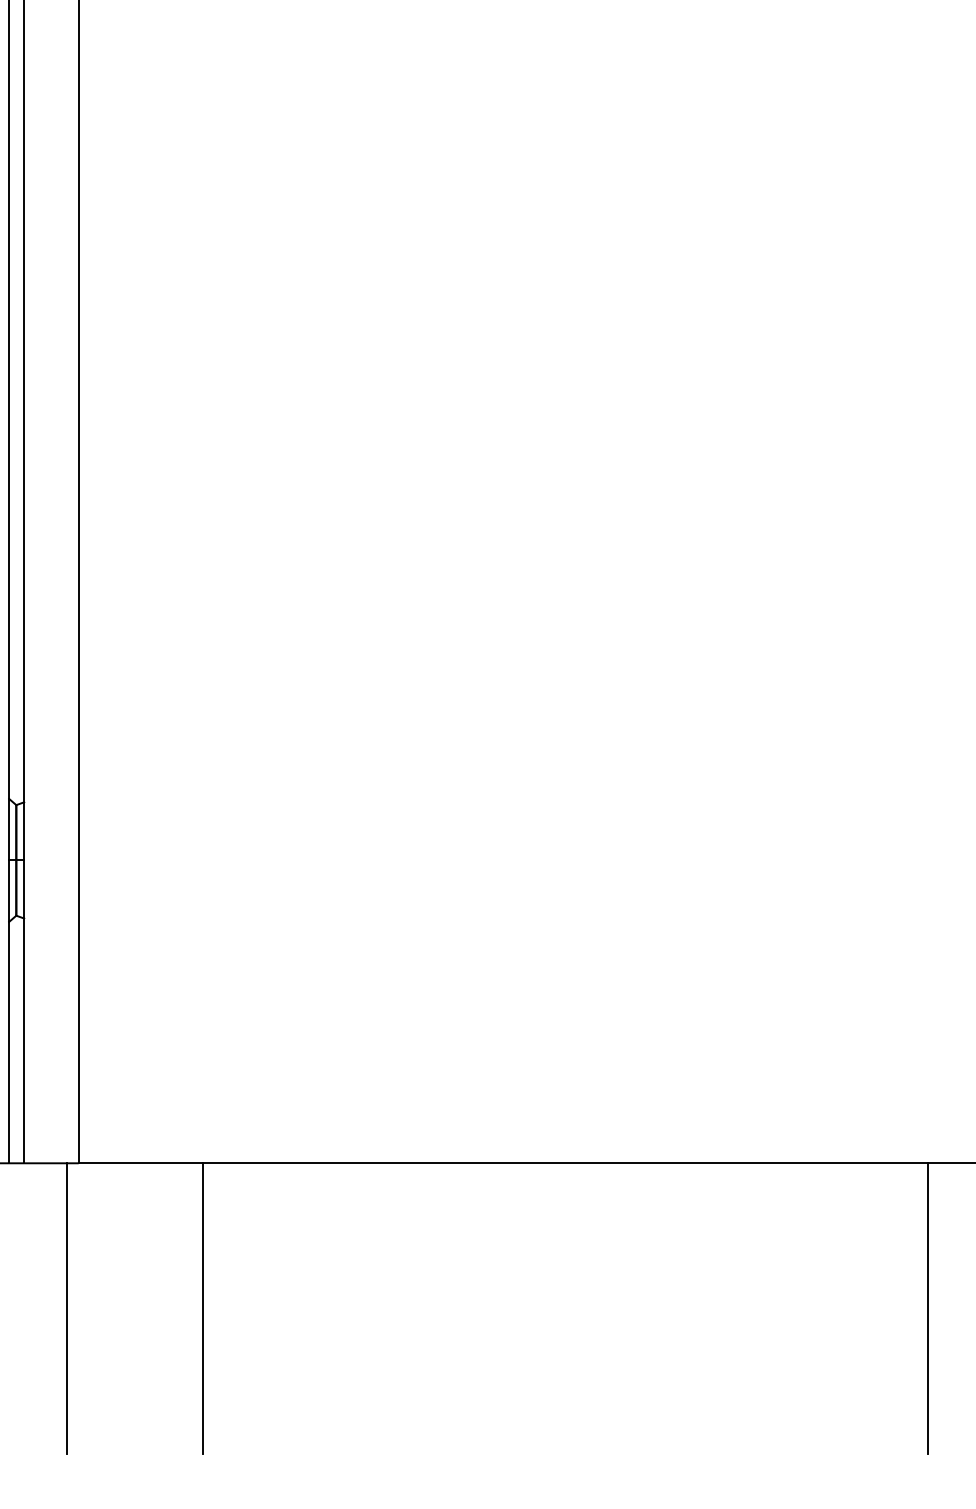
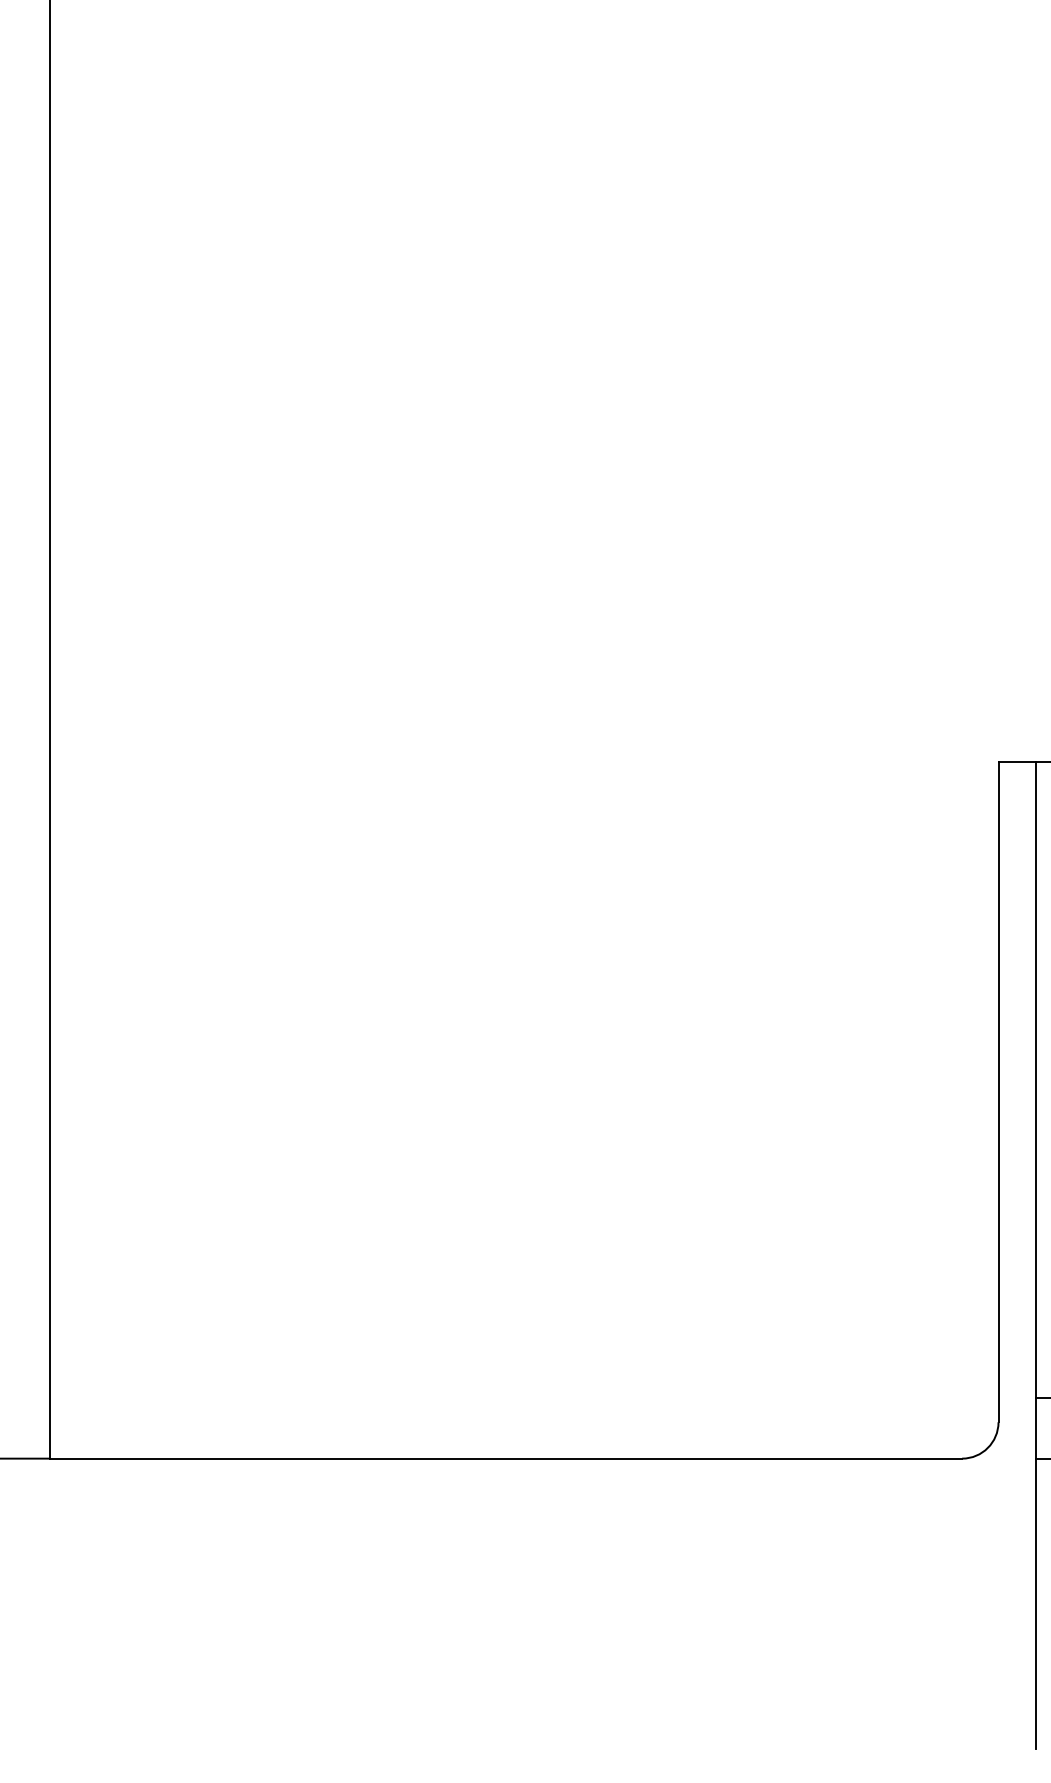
line: (66, 1308) -> (38, 1603), removed
line: (202, 1308) -> (174, 1603), removed
line: (928, 1308) -> (900, 1603), removed

